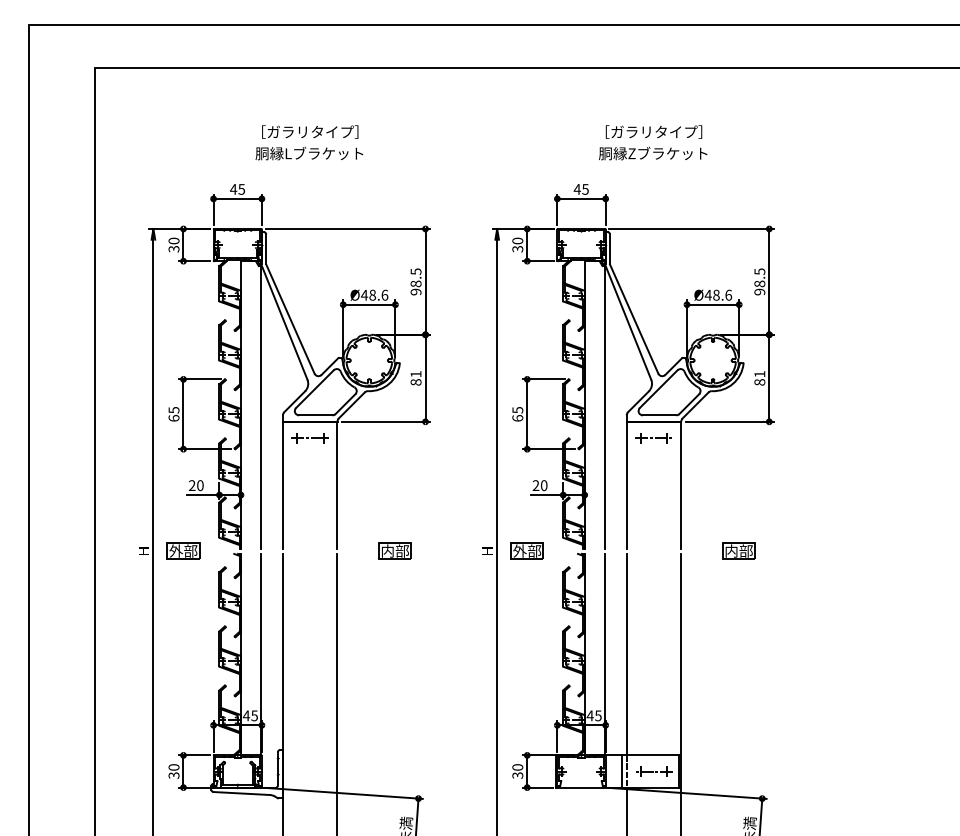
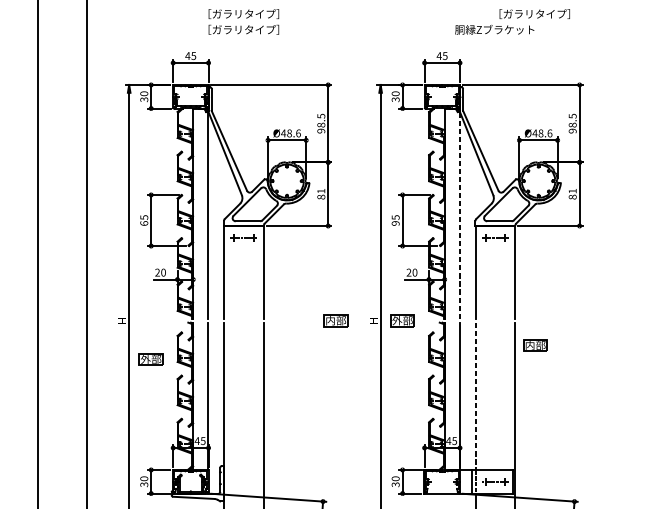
text: (653, 131) -> (534, 13), moved
text: (309, 153) -> (243, 29), 胴縁Lブラケット -> ［ガラリタイプ］
line: (605, 404) -> (459, 213), solid -> dashed
text: (517, 418) -> (395, 223), 65 -> 95
part: (183, 550) -> (151, 358), moved
part: (394, 550) -> (335, 320), moved
part: (738, 550) -> (535, 344), moved
line: (627, 654) -> (475, 396), solid -> dashed

